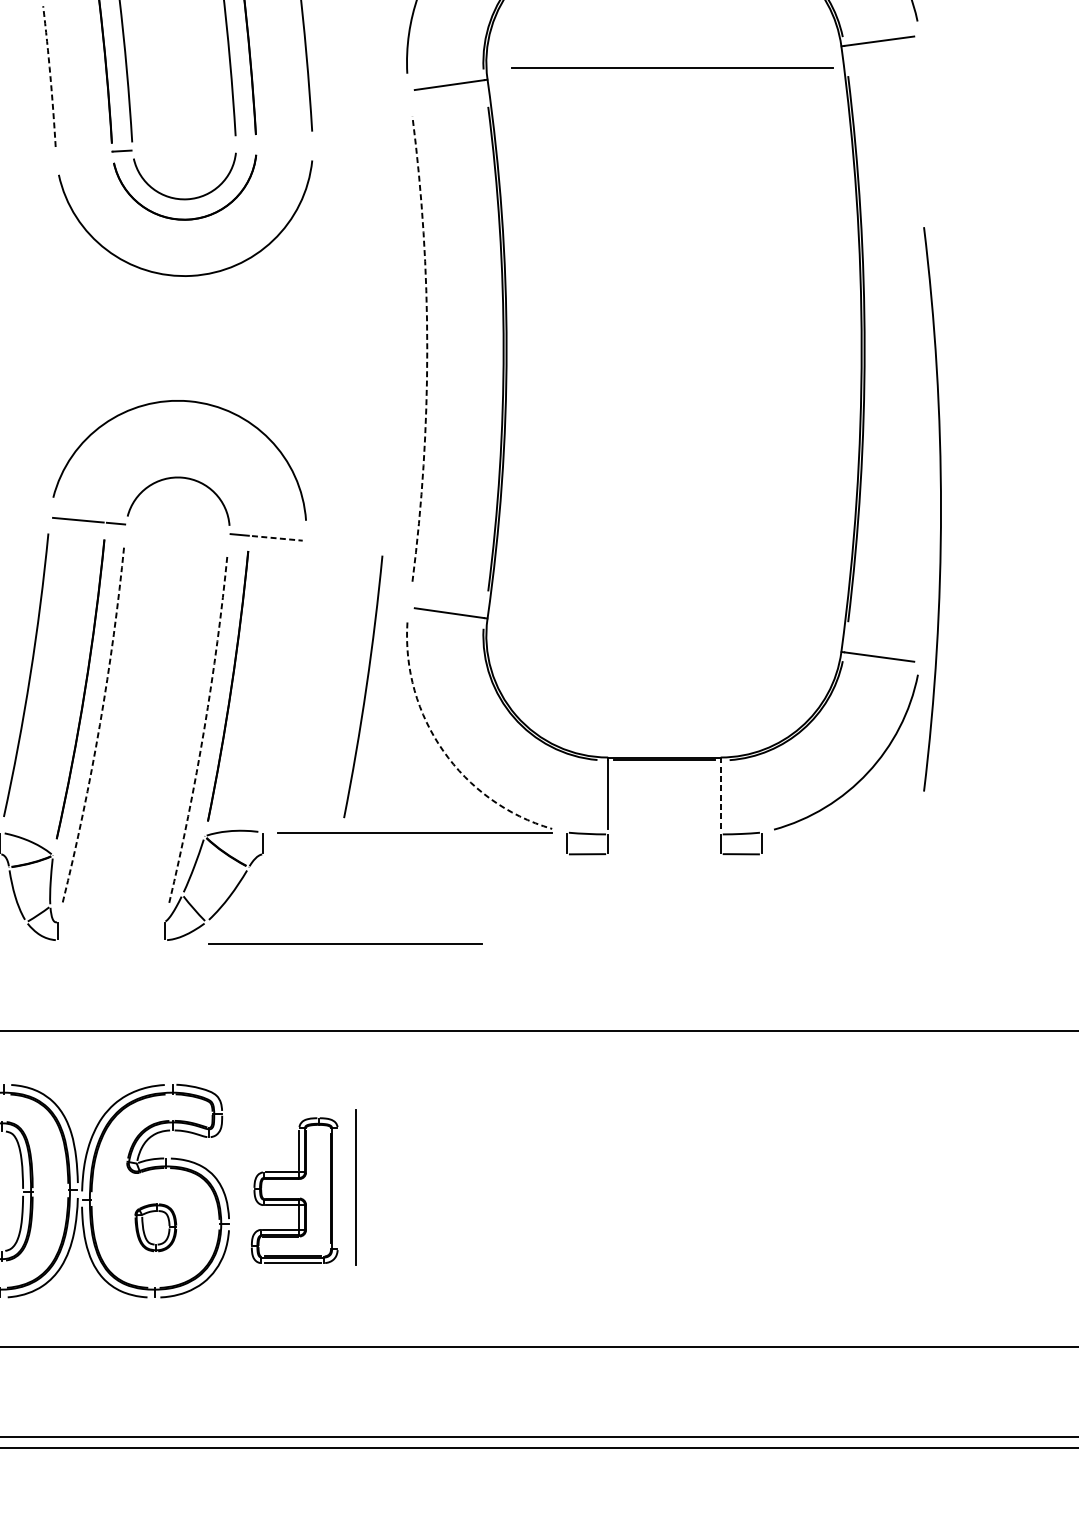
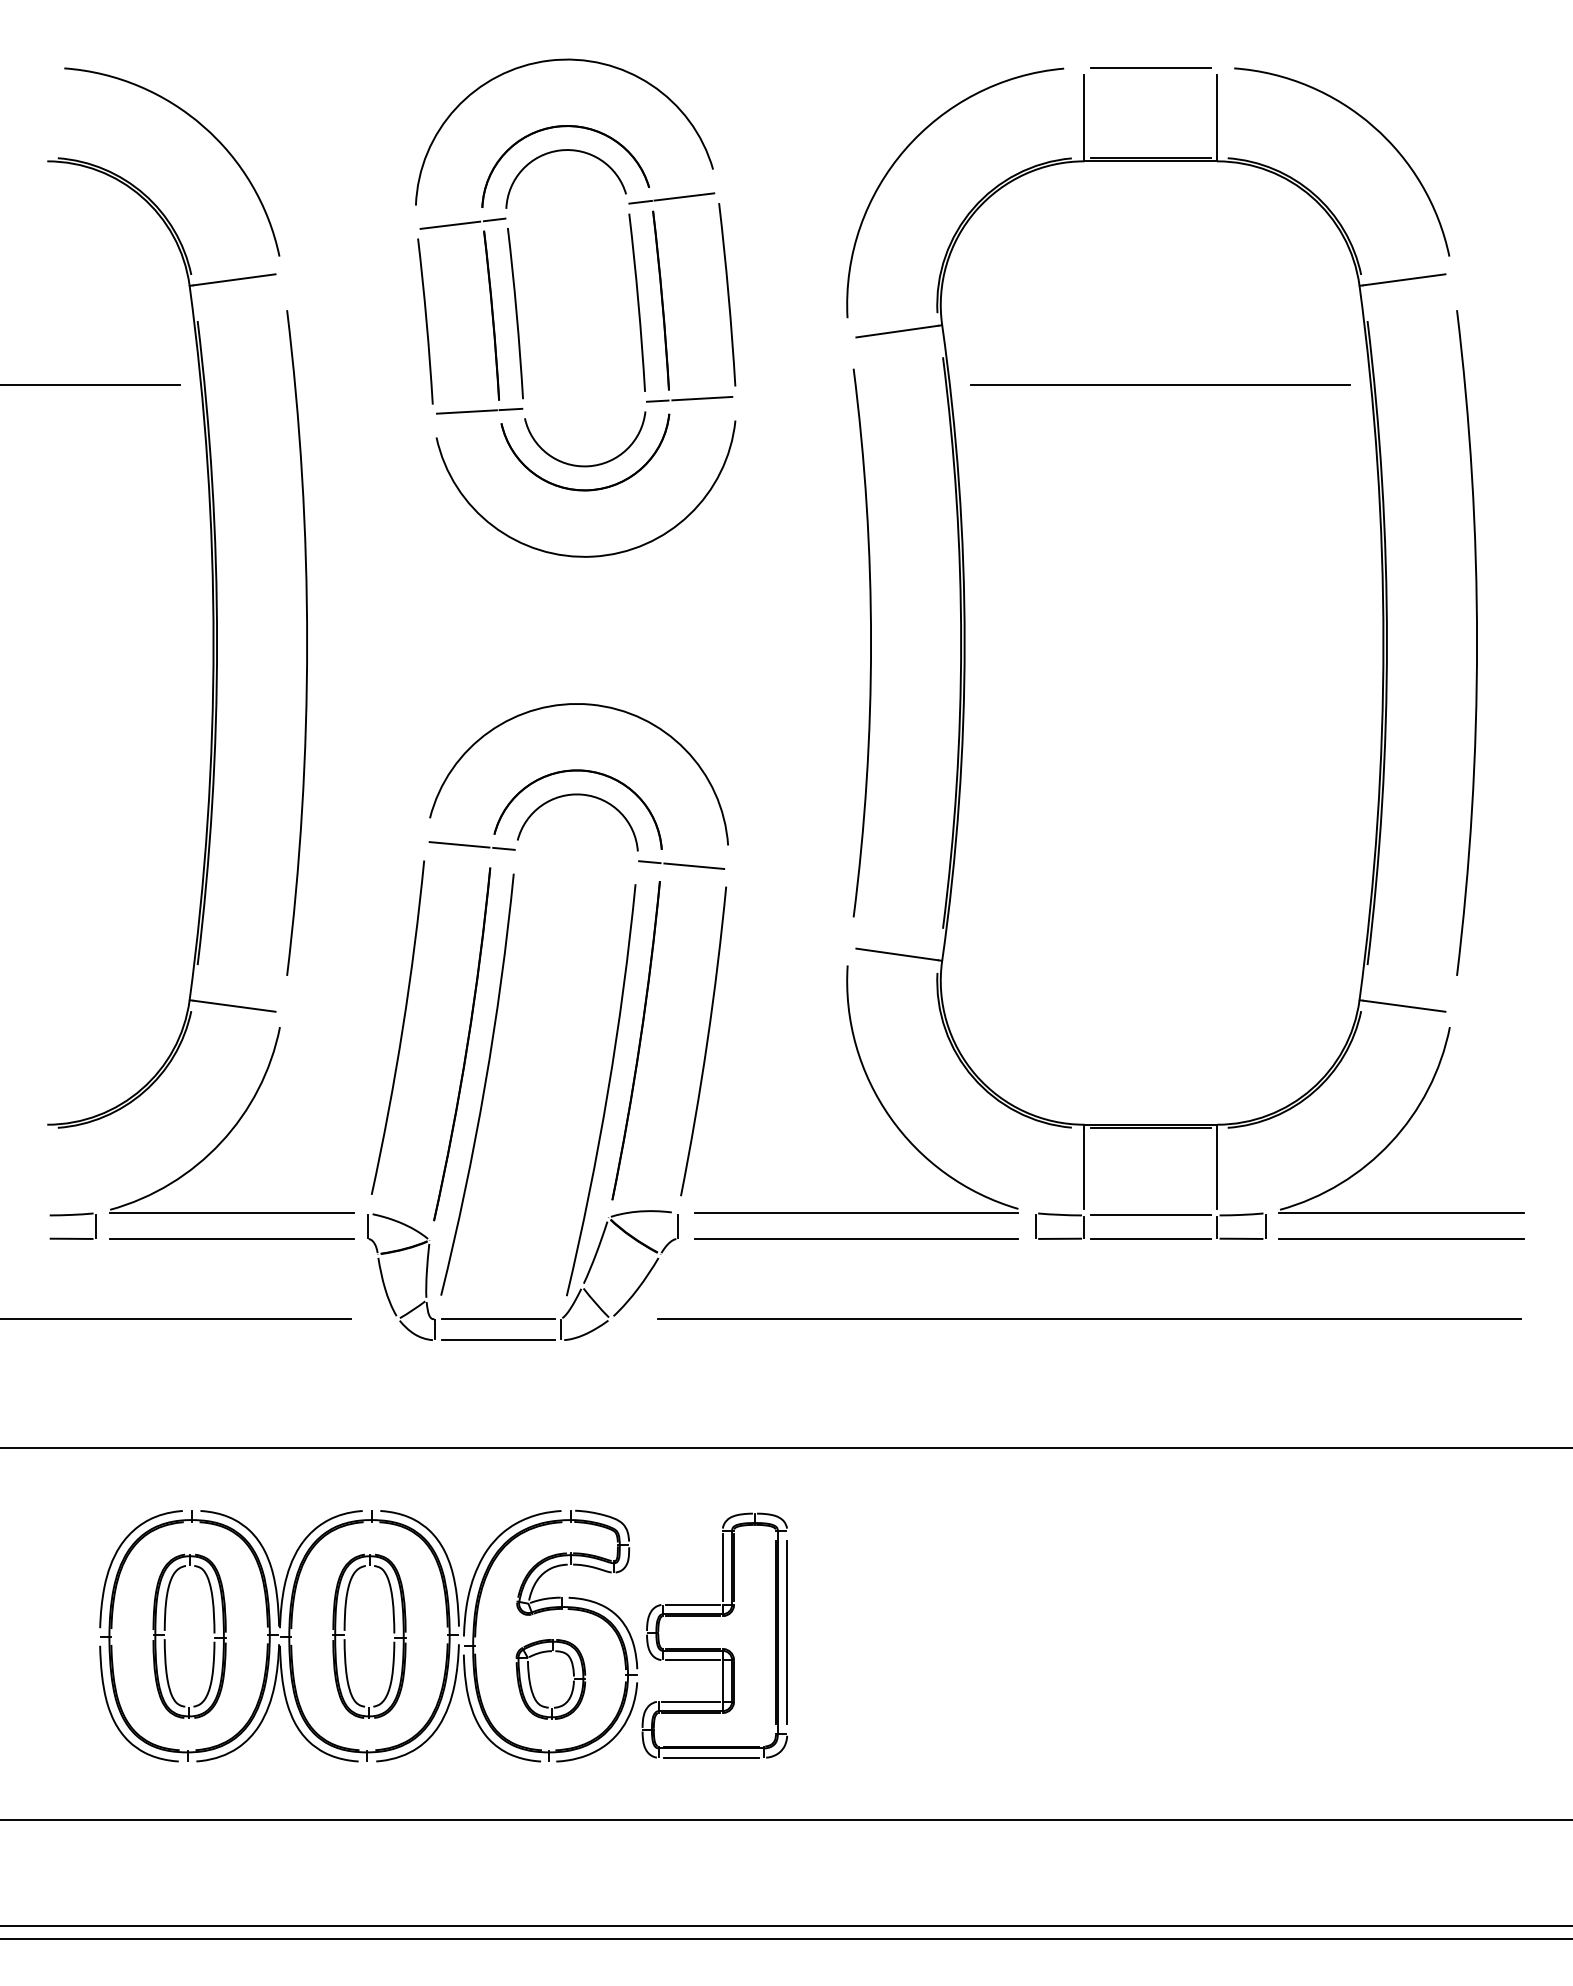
line: (672, 67) -> (1160, 384), moved
arc: (50, 76) -> (426, 321), dashed -> solid
line: (273, 142) -> (689, 399), added
line: (84, 152) -> (466, 411), added
arc: (427, 349) -> (871, 643), dashed -> solid
part: (178, 458) -> (577, 771), added
arc: (940, 508) -> (1476, 642), moved
line: (277, 538) -> (694, 866), dashed -> solid
arc: (365, 686) -> (706, 1041), moved
arc: (100, 724) -> (485, 1085), dashed -> solid
arc: (204, 729) -> (608, 1091), dashed -> solid
arc: (443, 751) -> (890, 1117), dashed -> solid
line: (720, 794) -> (1217, 1168), dashed -> solid
line: (876, 832) -> (1401, 1213), added
line: (664, 834) -> (1150, 1215), added
line: (664, 853) -> (1150, 1238), added
line: (876, 853) -> (1401, 1238), added
line: (111, 921) -> (498, 1318), added
line: (612, 922) -> (1089, 1319), added
line: (111, 940) -> (498, 1340), added
line: (345, 943) -> (856, 1238), moved
part: (294, 1190) -> (714, 1635), size x1.43
part: (155, 1227) -> (550, 1679), size x1.43

